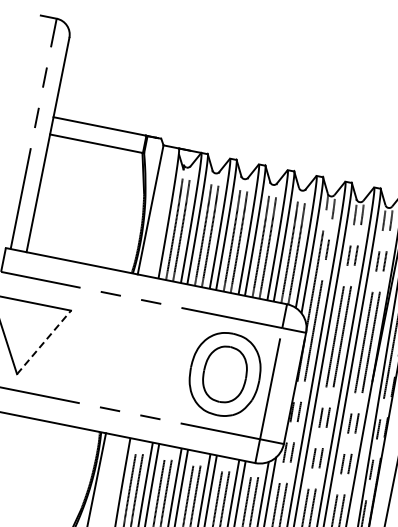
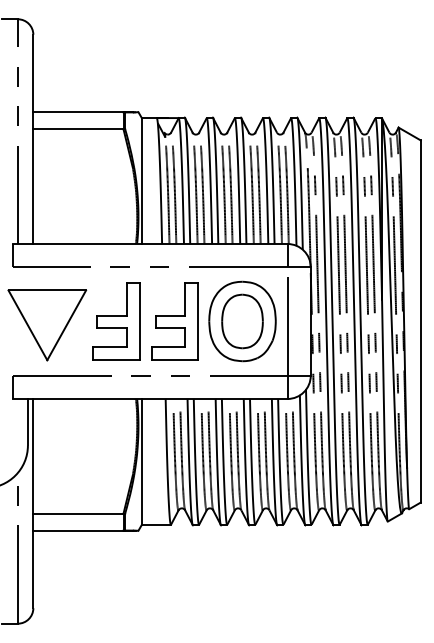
line: (43, 342) -> (66, 325), dashed -> solid
part: (95, 348) -> (116, 321), added
part: (155, 360) -> (174, 321), added

